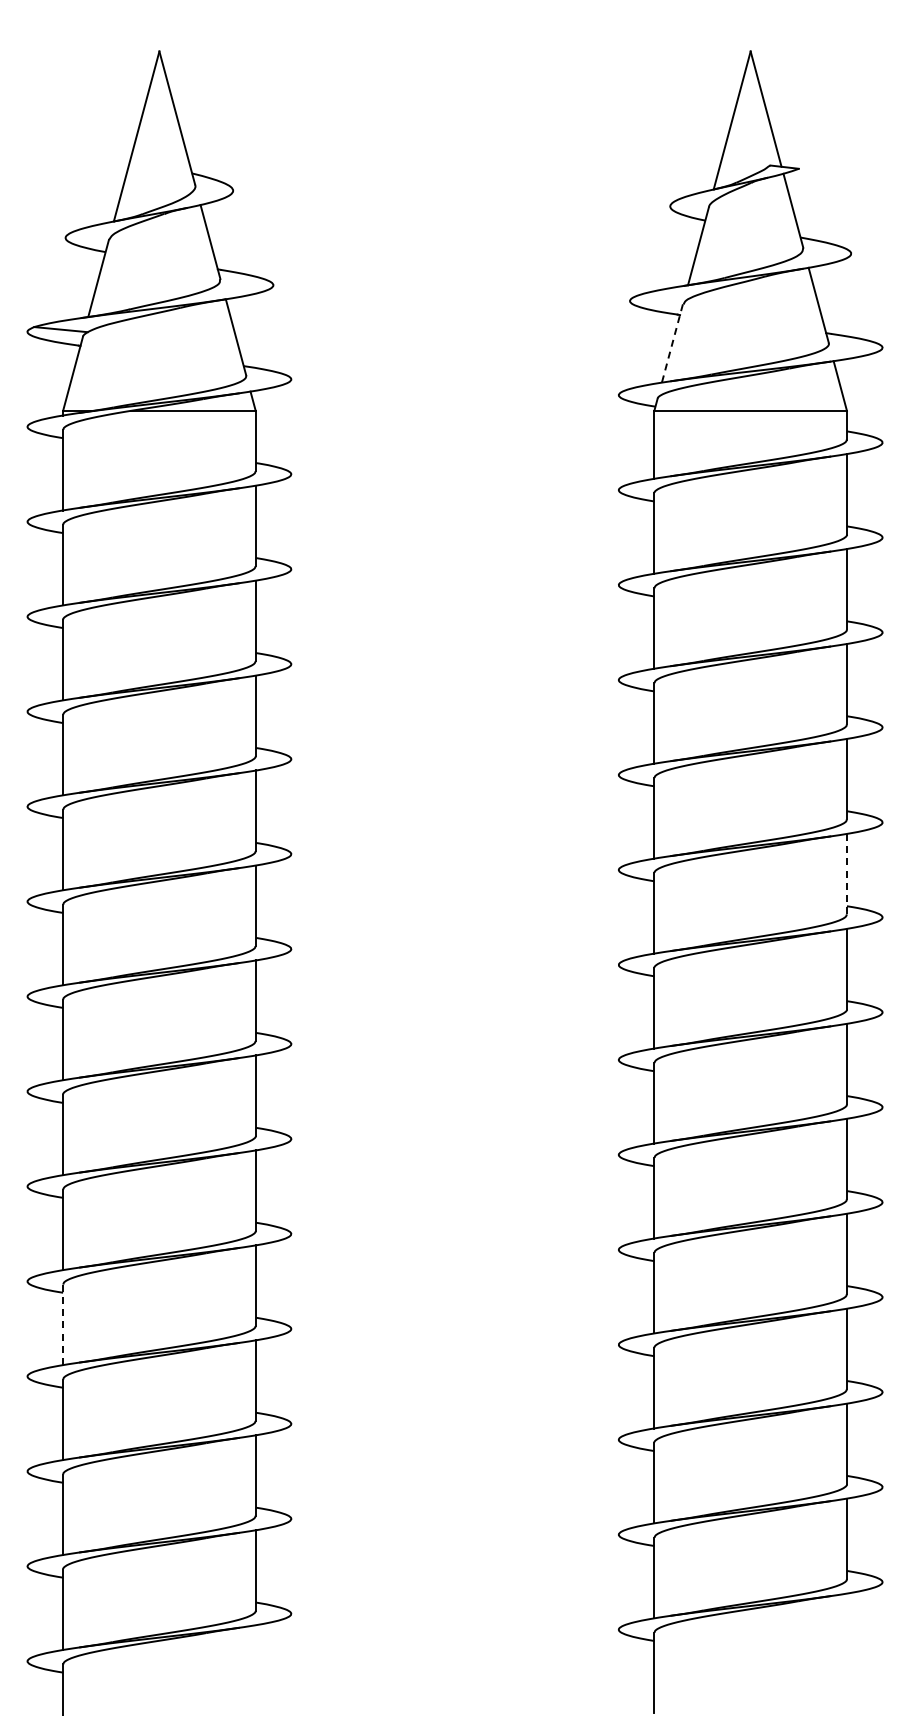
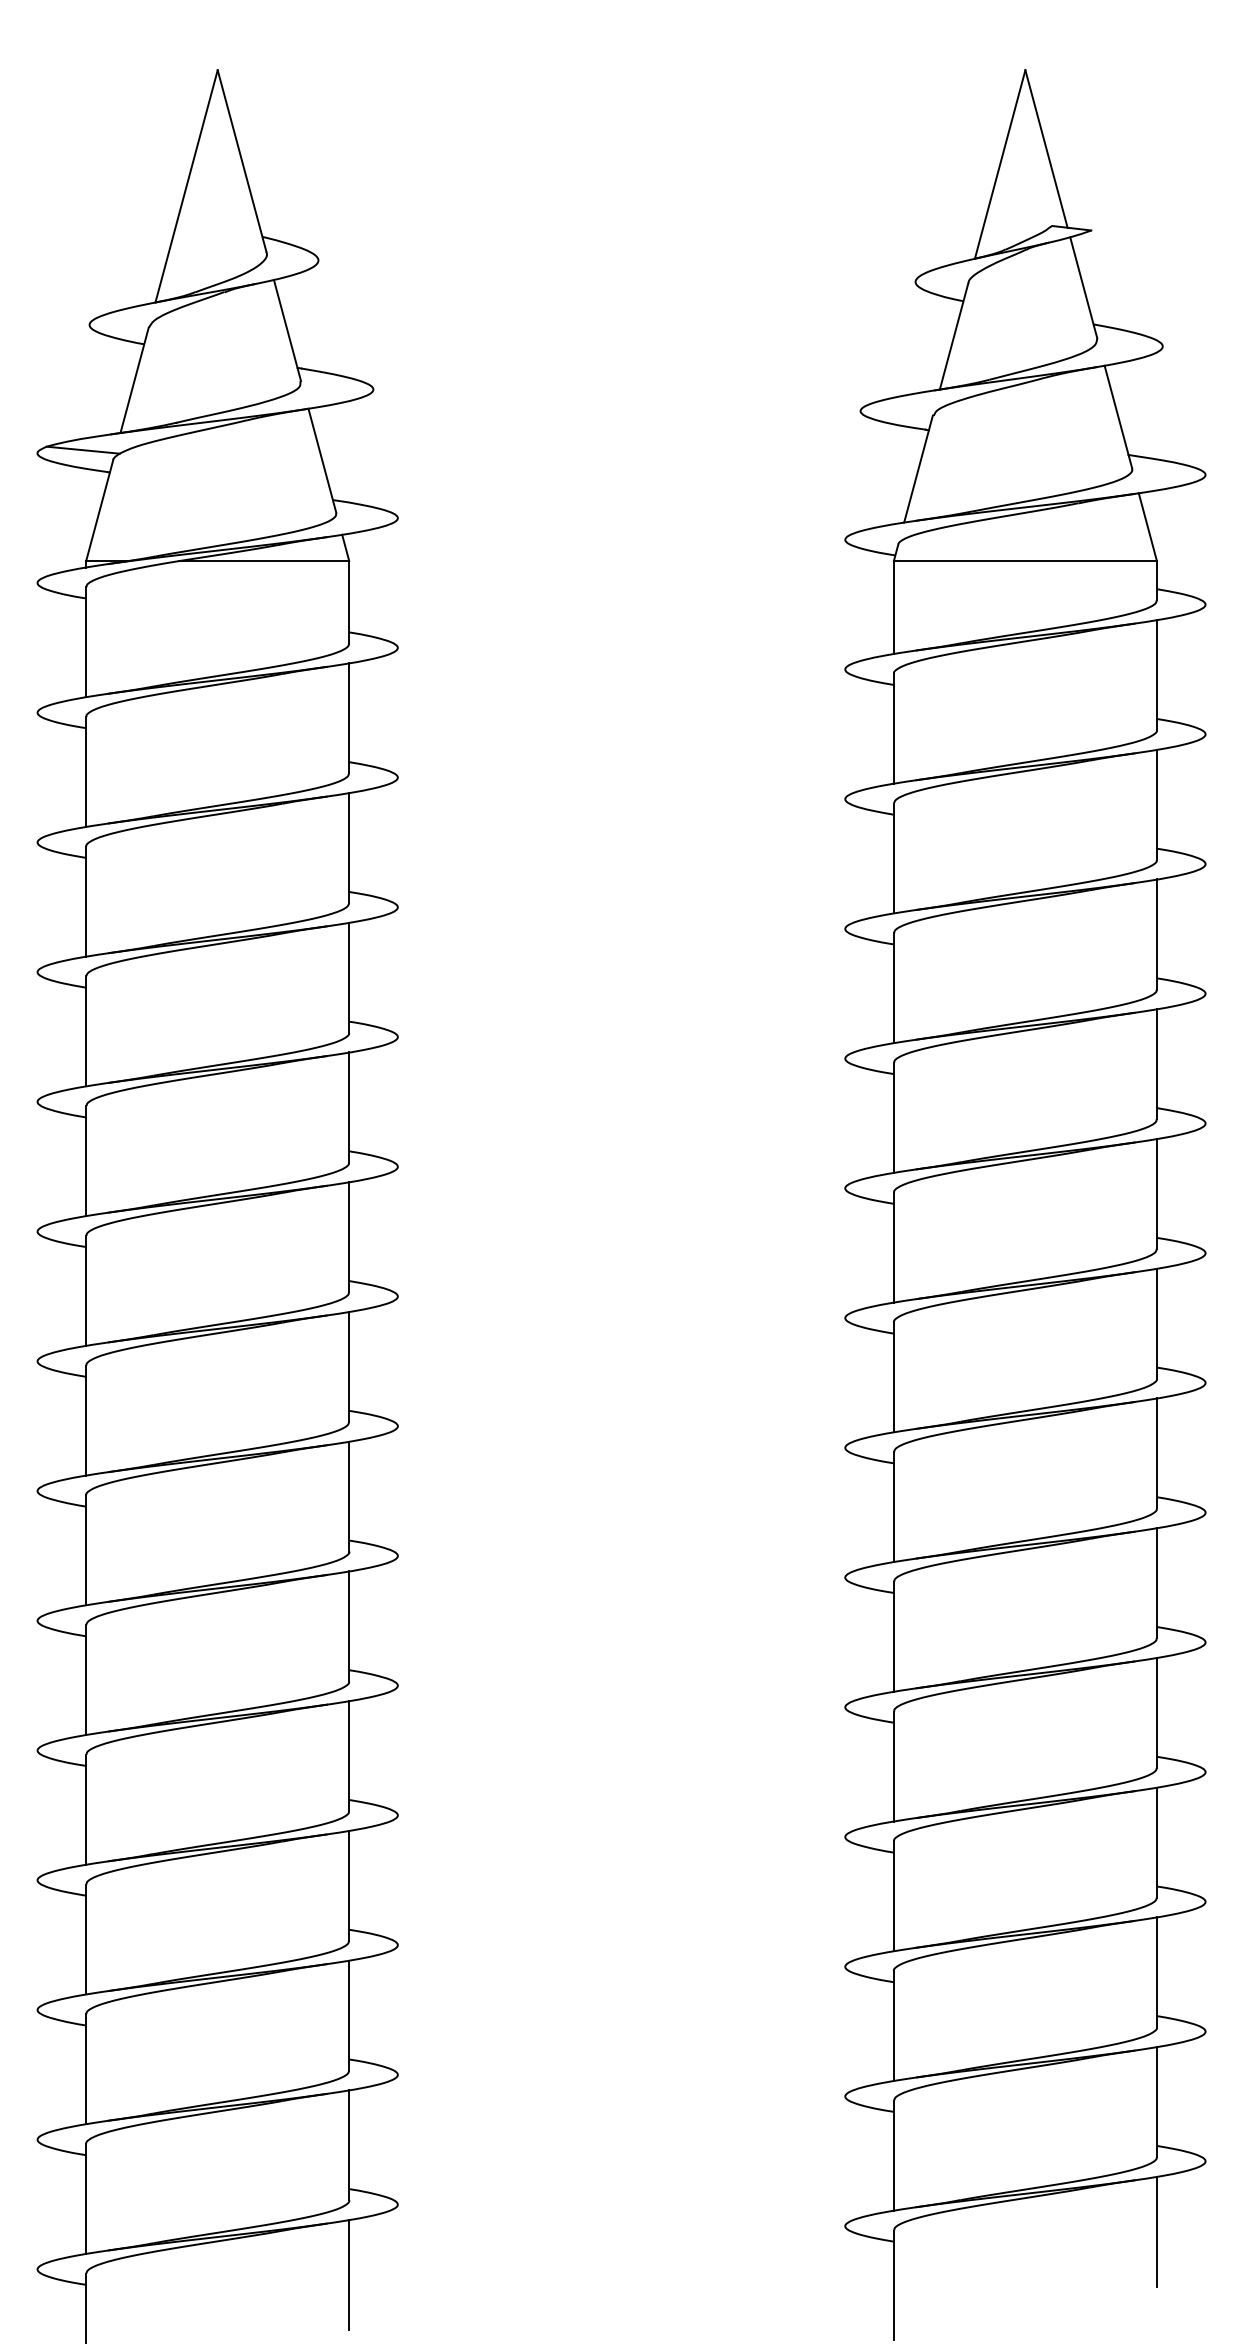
line: (672, 343) -> (918, 469), dashed -> solid
line: (846, 873) -> (1156, 1193), dashed -> solid
line: (63, 1325) -> (86, 1810), dashed -> solid
line: (846, 1633) -> (1156, 2231), added
line: (255, 1665) -> (348, 2275), added

